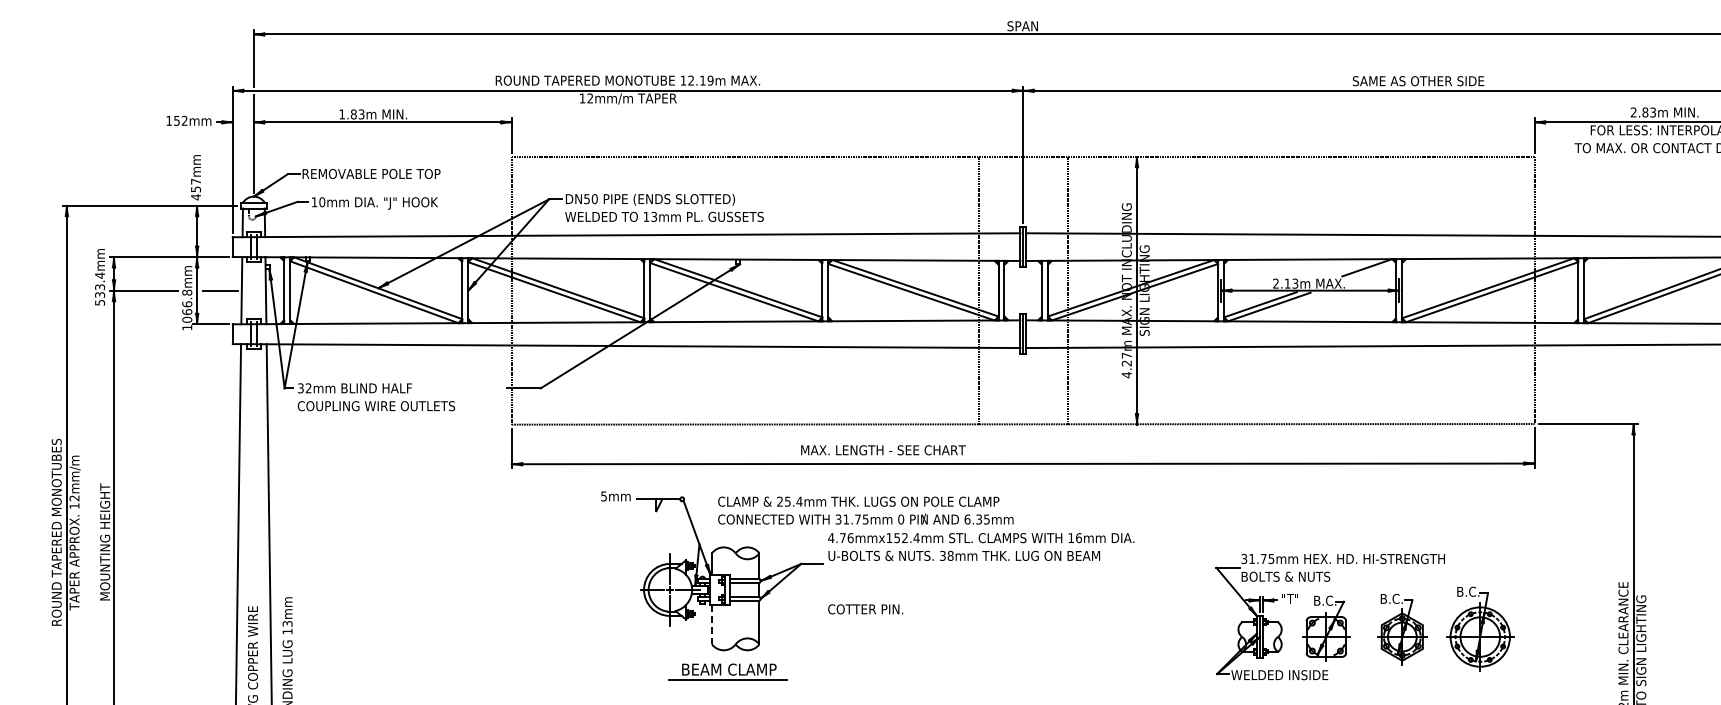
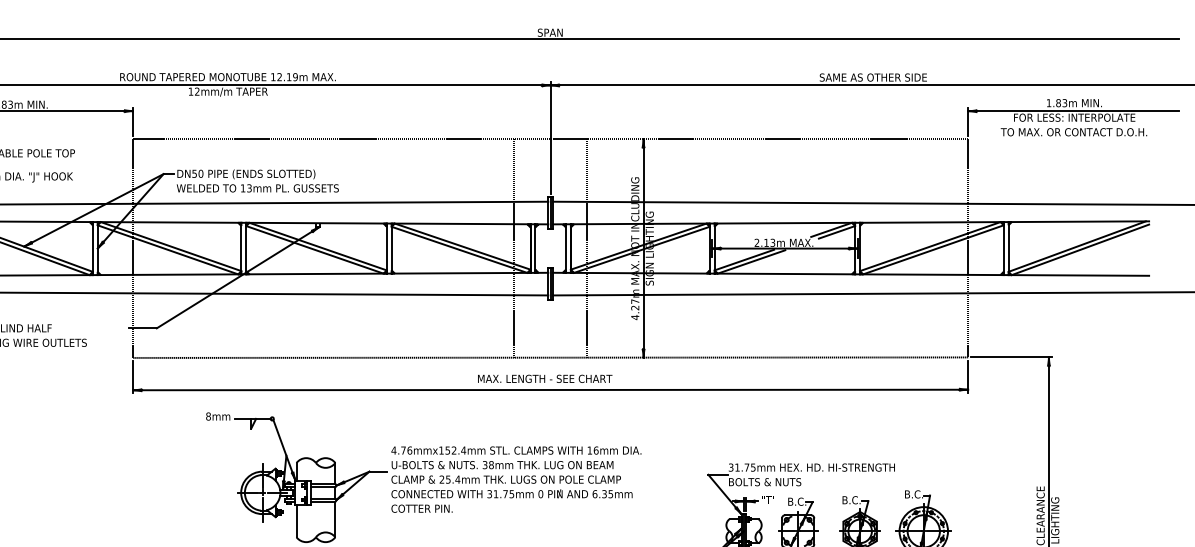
text: (1633, 112) -> (1048, 103), 2.83m -> 1.83m
line: (1373, 270) -> (836, 232), added
text: (883, 450) -> (545, 379), moved
text: (604, 496) -> (208, 416), 5mm -> 8mm
text: (865, 510) -> (511, 486), moved
line: (711, 624) -> (296, 521), dashed -> solid

